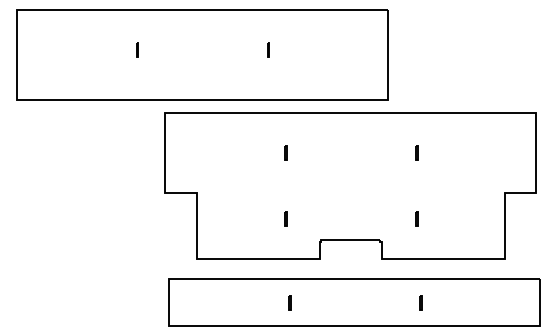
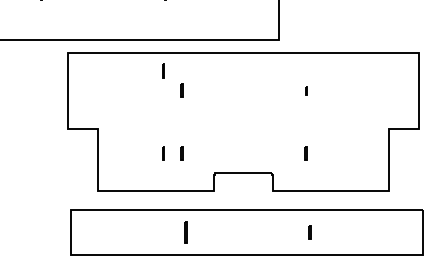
part: (265, 131) -> (162, 70), added
part: (416, 152) -> (305, 90), size x0.6
part: (265, 218) -> (162, 152), added
part: (289, 302) -> (185, 232), size x1.6

